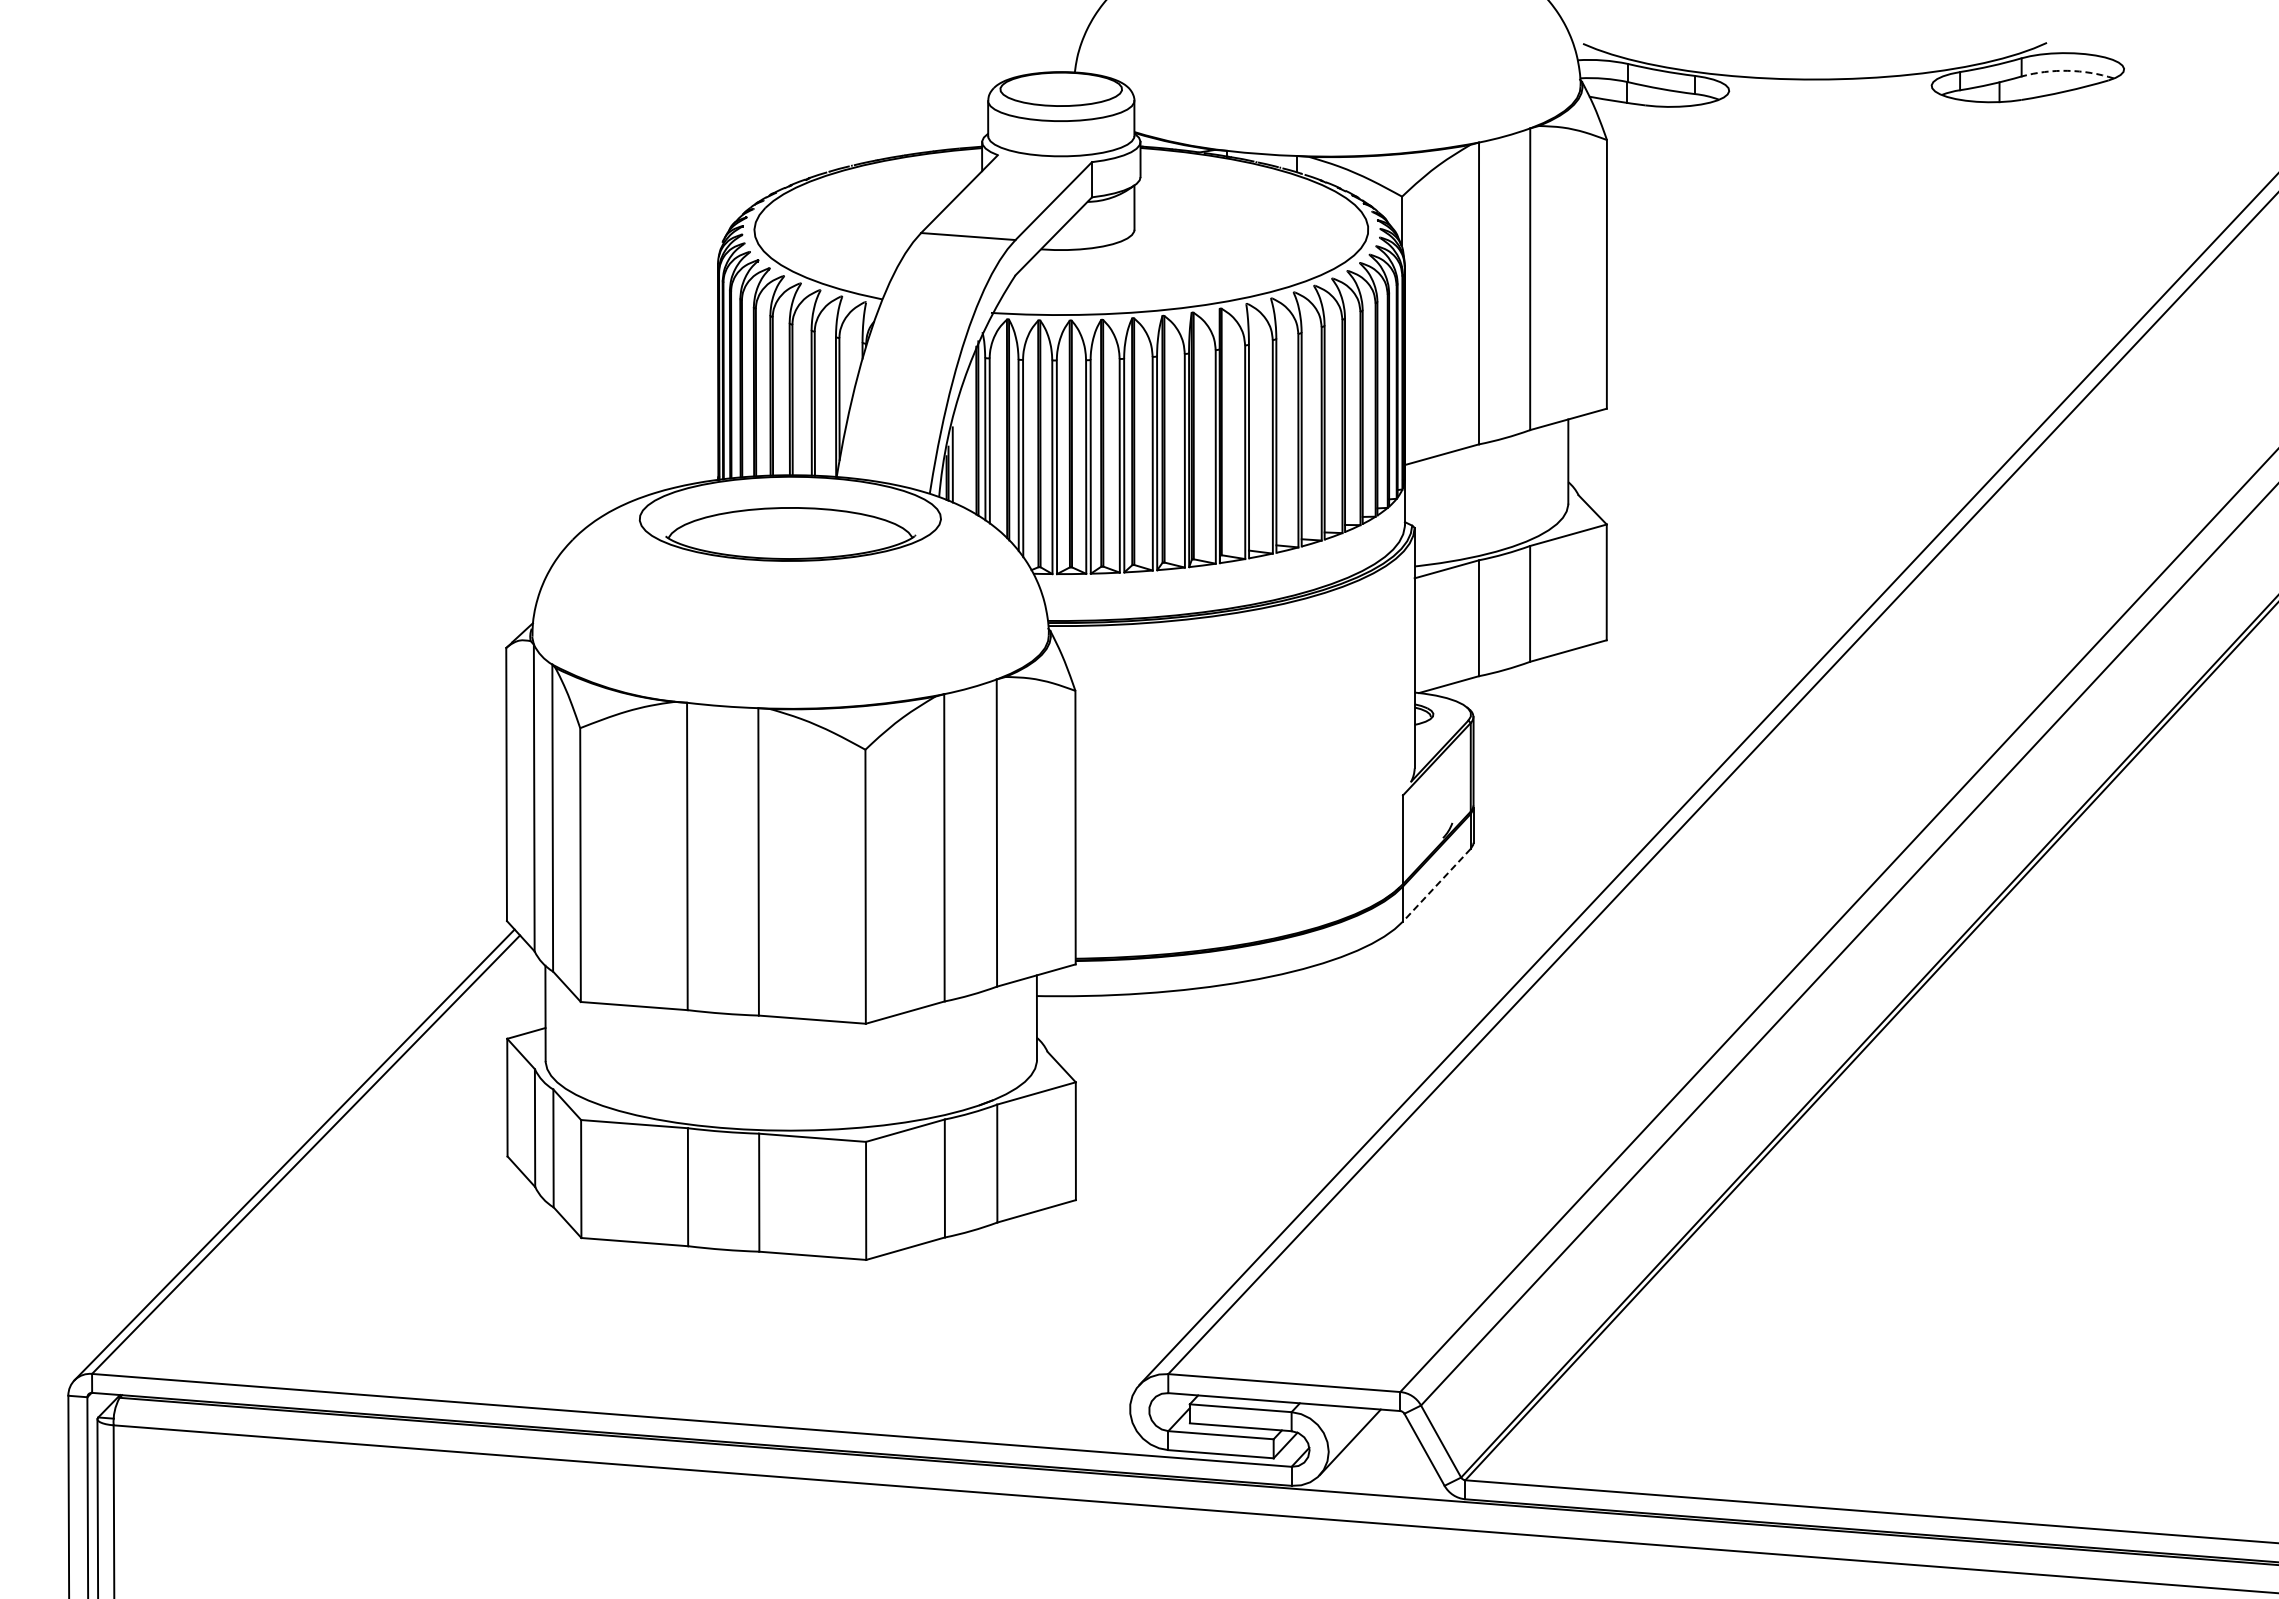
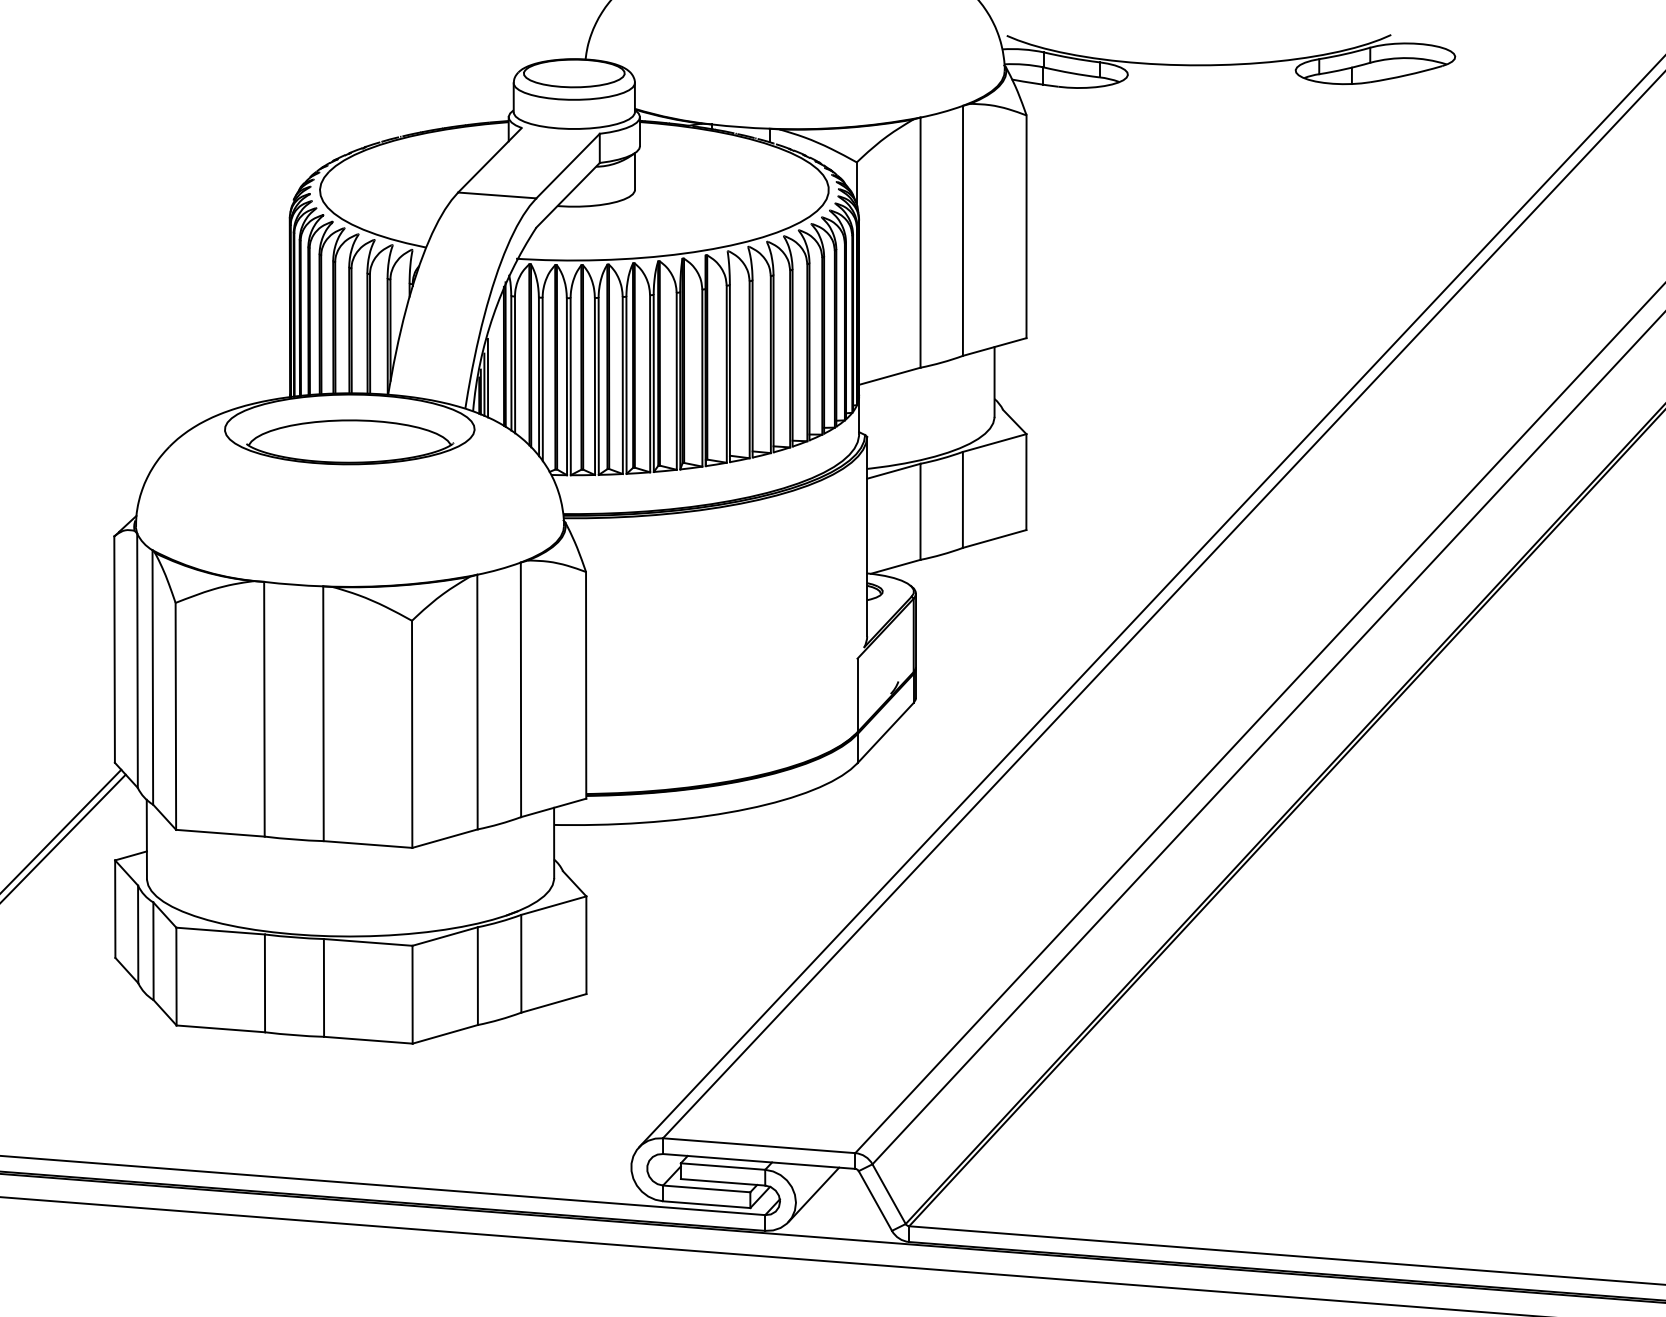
arc: (2067, 70) -> (1408, 57), dashed -> solid
line: (957, 456) -> (488, 377), added
line: (1436, 885) -> (885, 733), dashed -> solid

